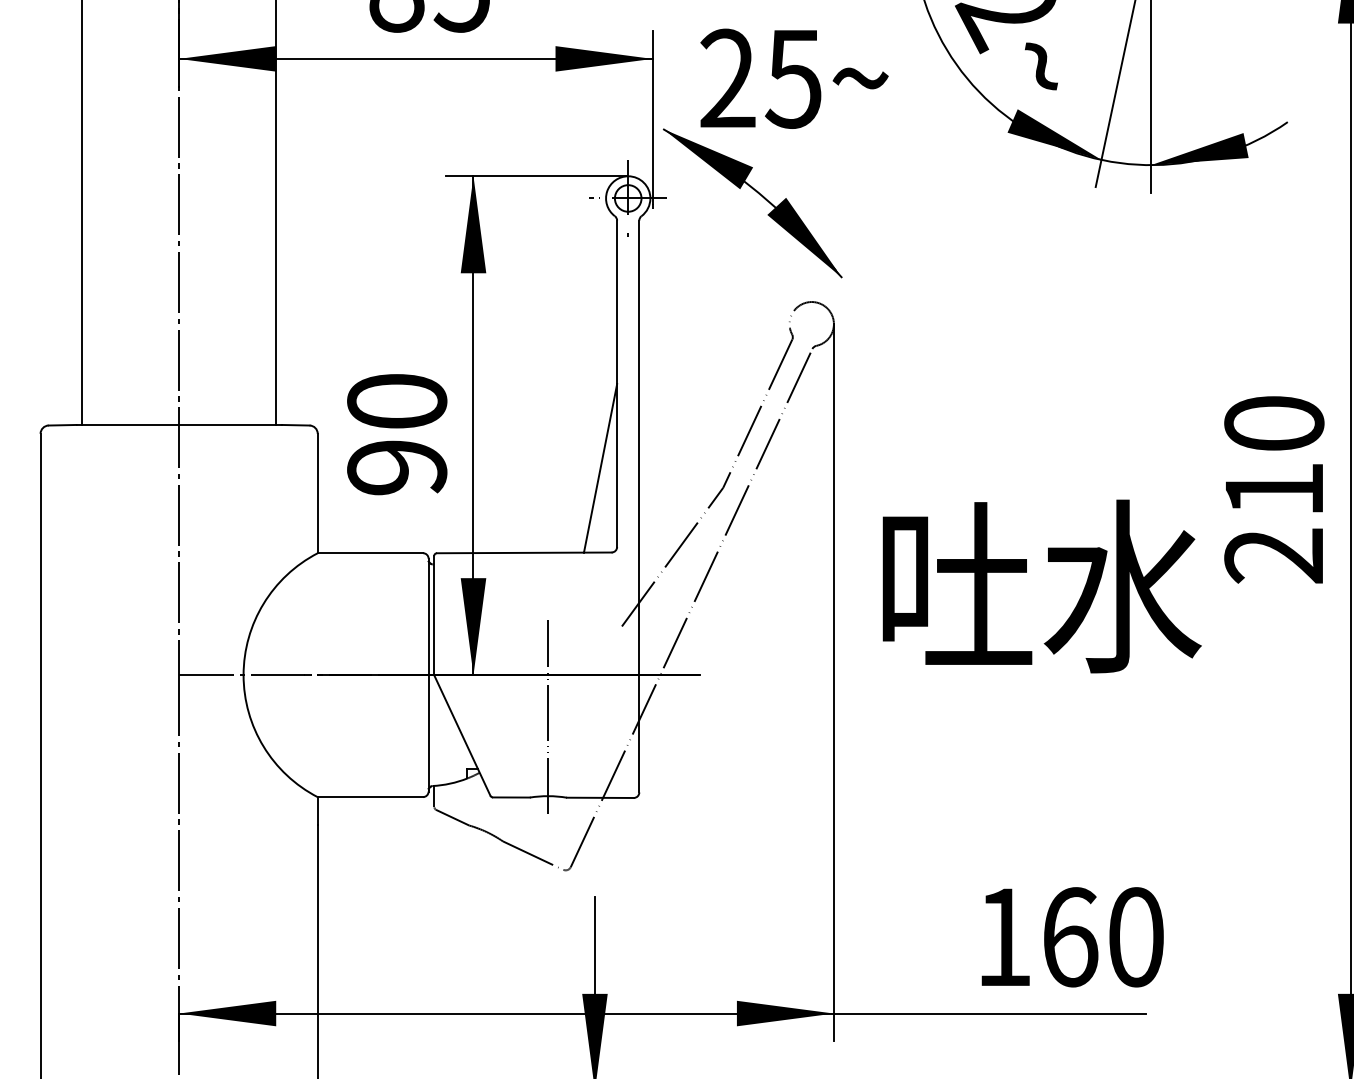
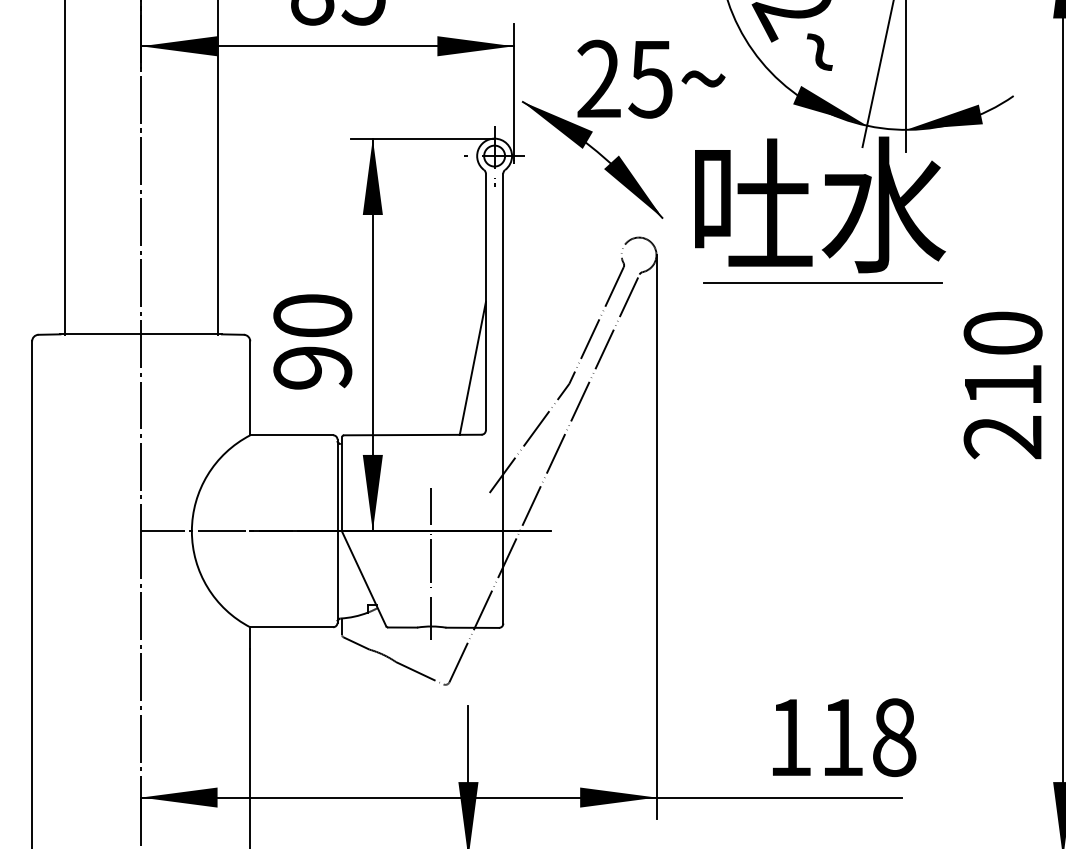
text: (794, 78) -> (651, 79), moved
line: (1045, 359) -> (823, 282), added
text: (1041, 586) -> (819, 204), moved
text: (1104, 937) -> (869, 737), 160 -> 118

